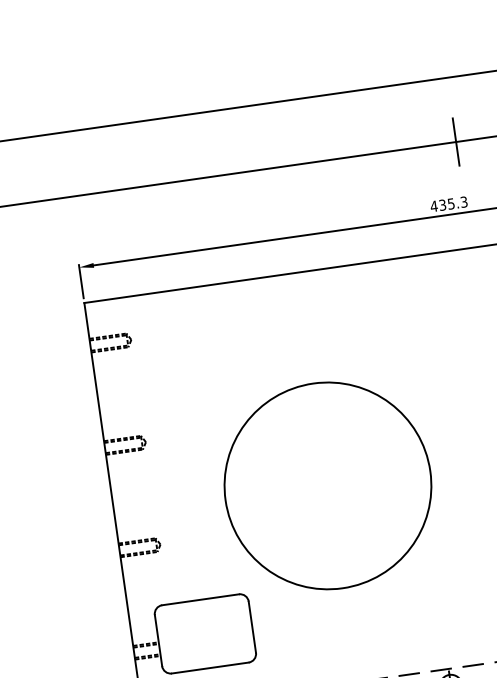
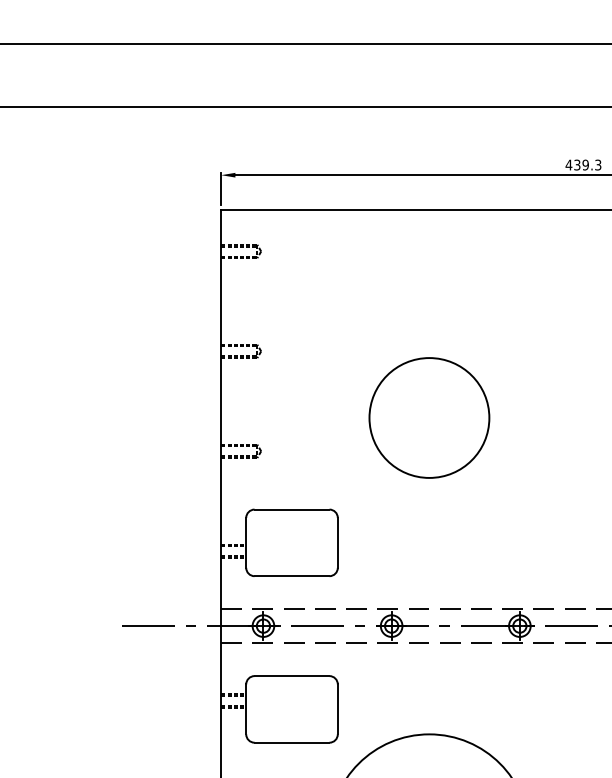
line: (455, 142) -> (598, 106), removed
text: (450, 203) -> (585, 164), 435.3 -> 439.3
circle: (328, 485) -> (429, 417), size x0.6

